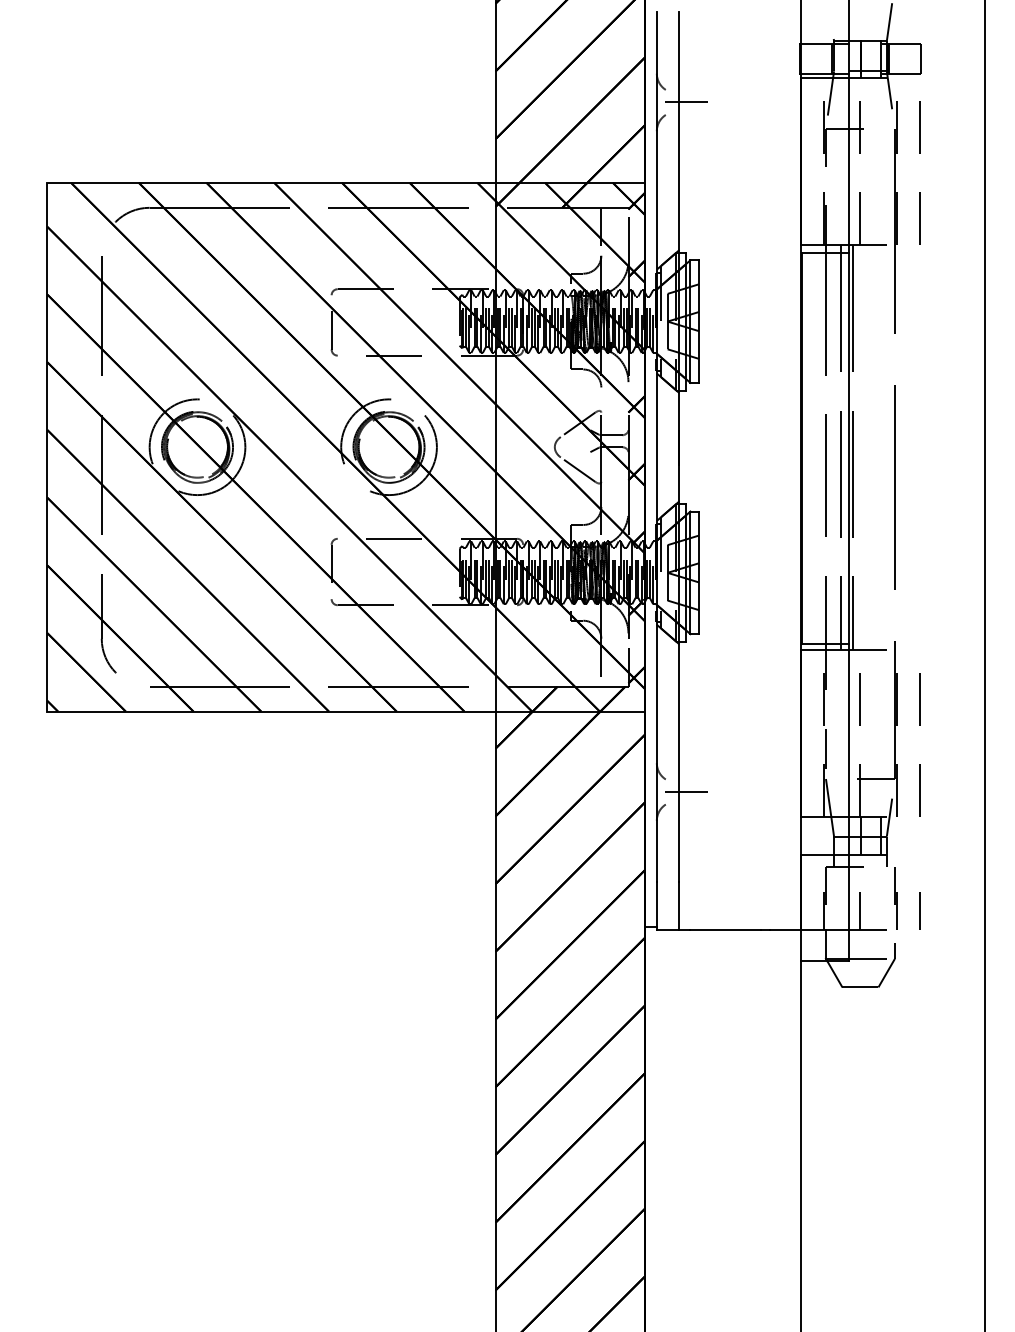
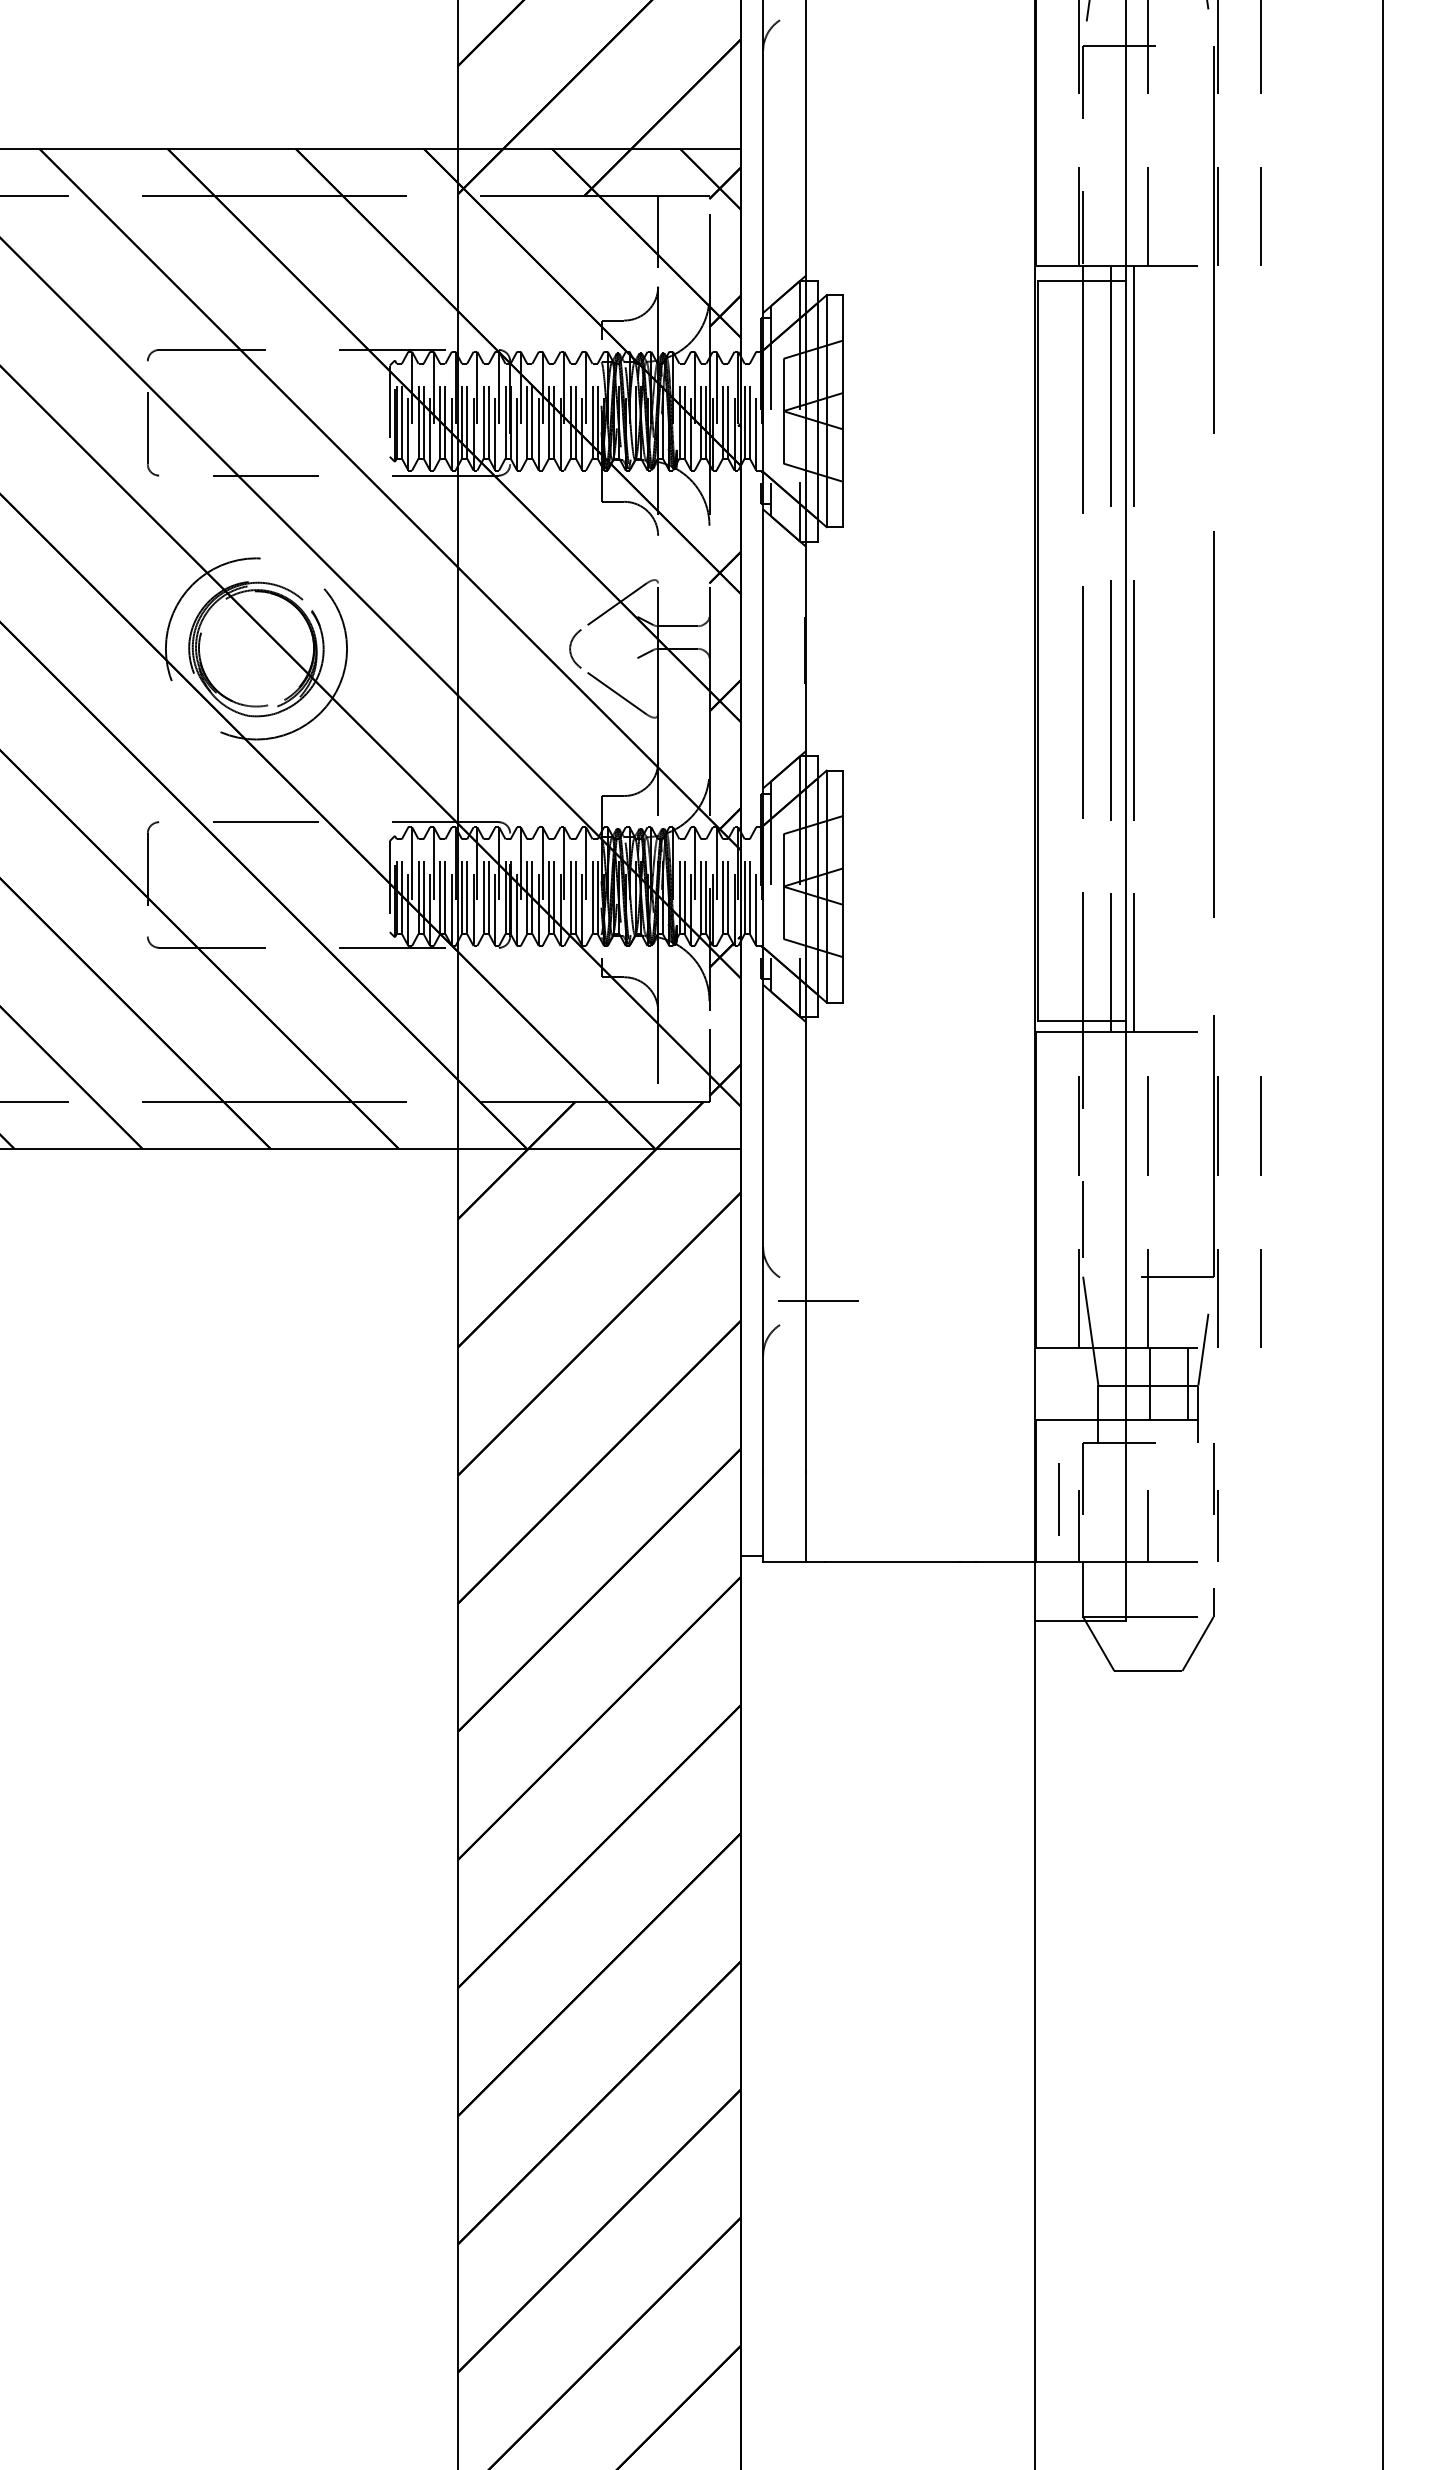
line: (919, 910) -> (1057, 1498), moved

